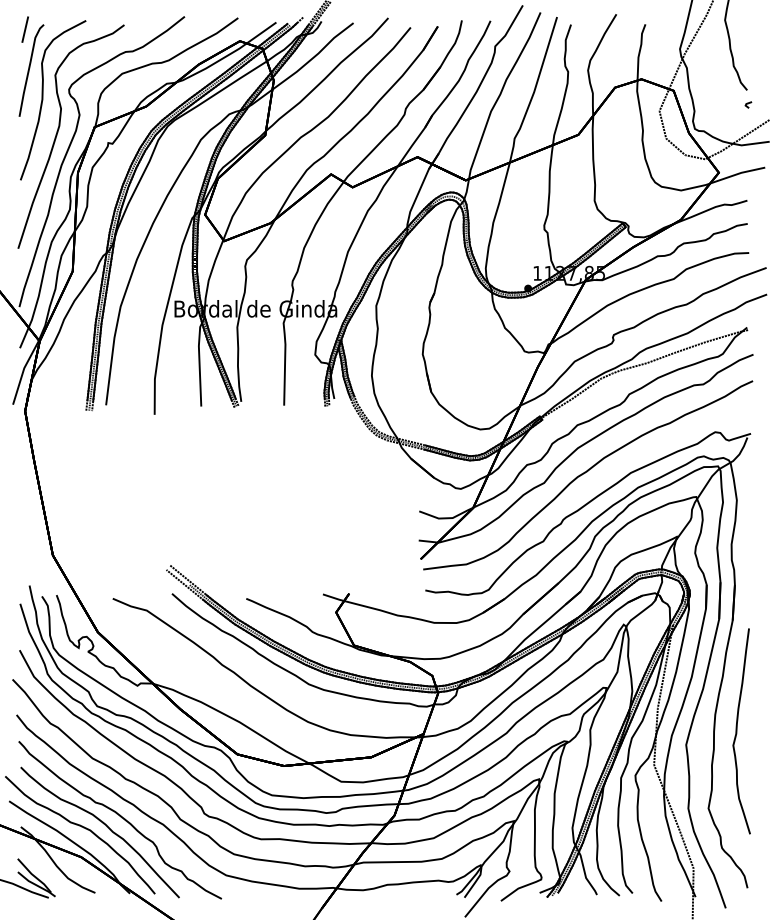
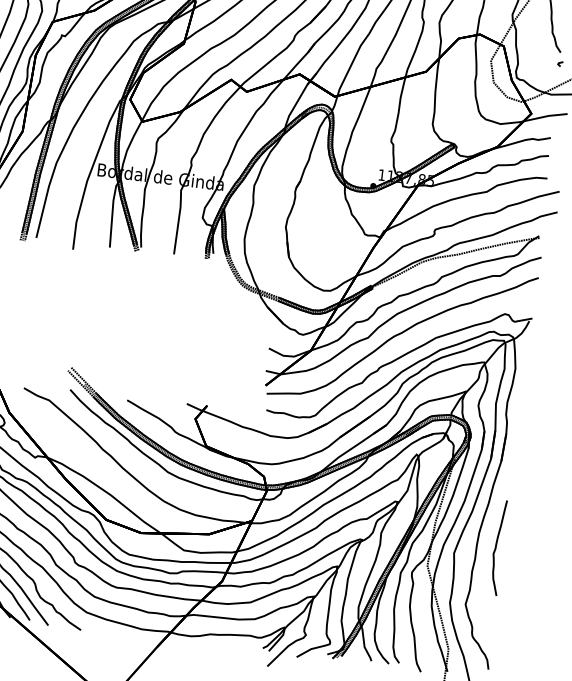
part: (741, 731) -> (498, 547), size x0.6

